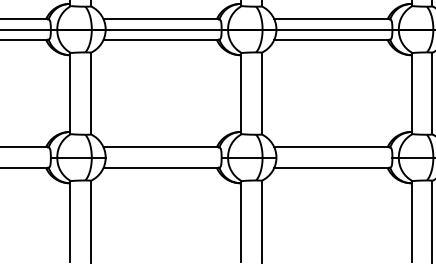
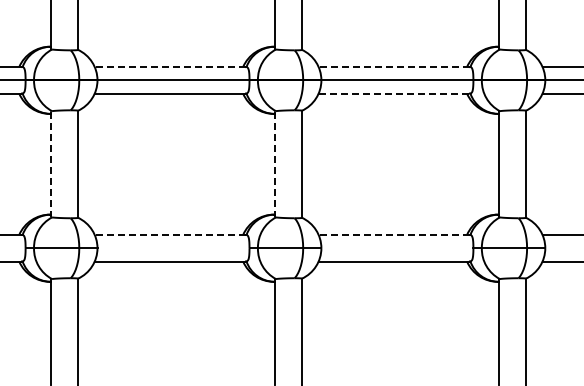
line: (161, 19) -> (170, 66), solid -> dashed
line: (332, 19) -> (394, 66), solid -> dashed
line: (332, 39) -> (394, 93), solid -> dashed
line: (70, 93) -> (51, 164), solid -> dashed
line: (241, 93) -> (275, 164), solid -> dashed
line: (161, 147) -> (170, 234), solid -> dashed
line: (332, 147) -> (394, 234), solid -> dashed

